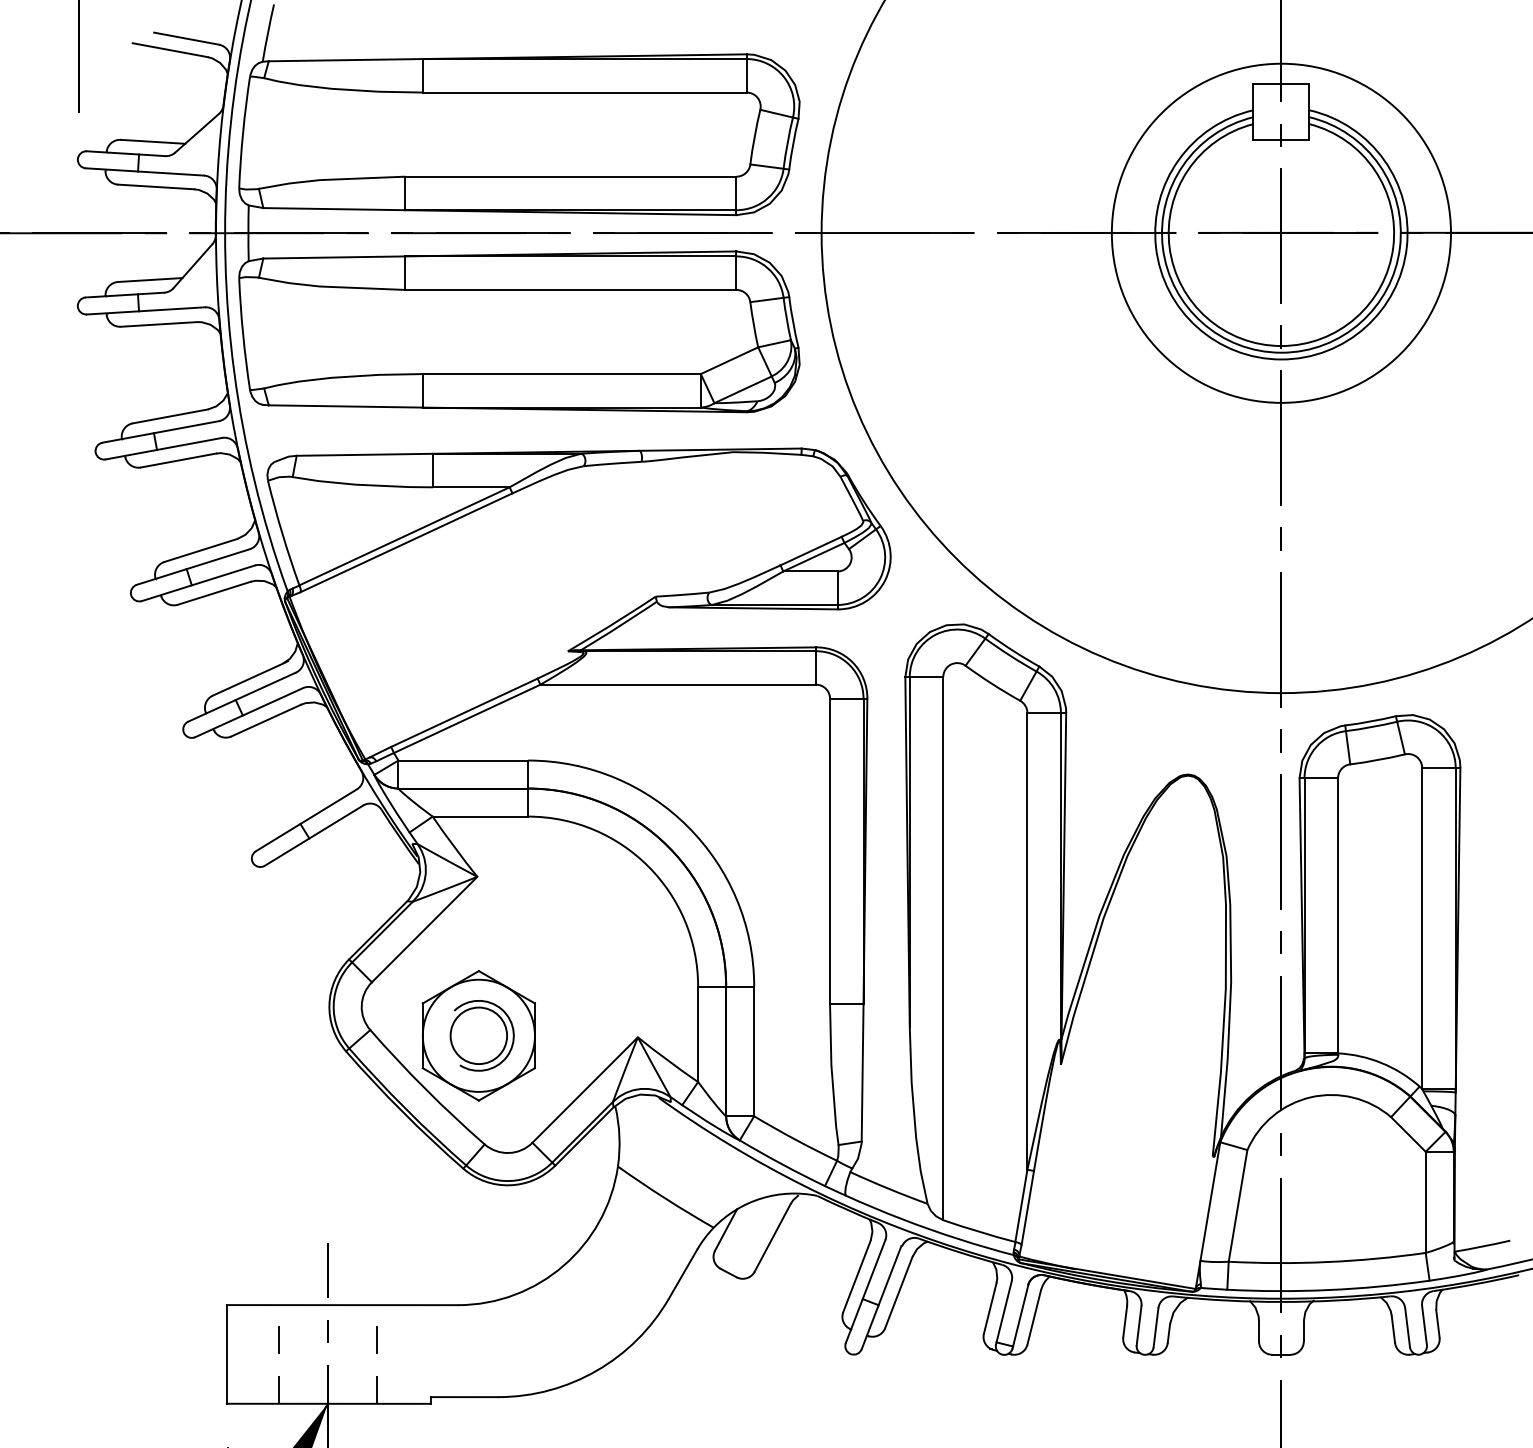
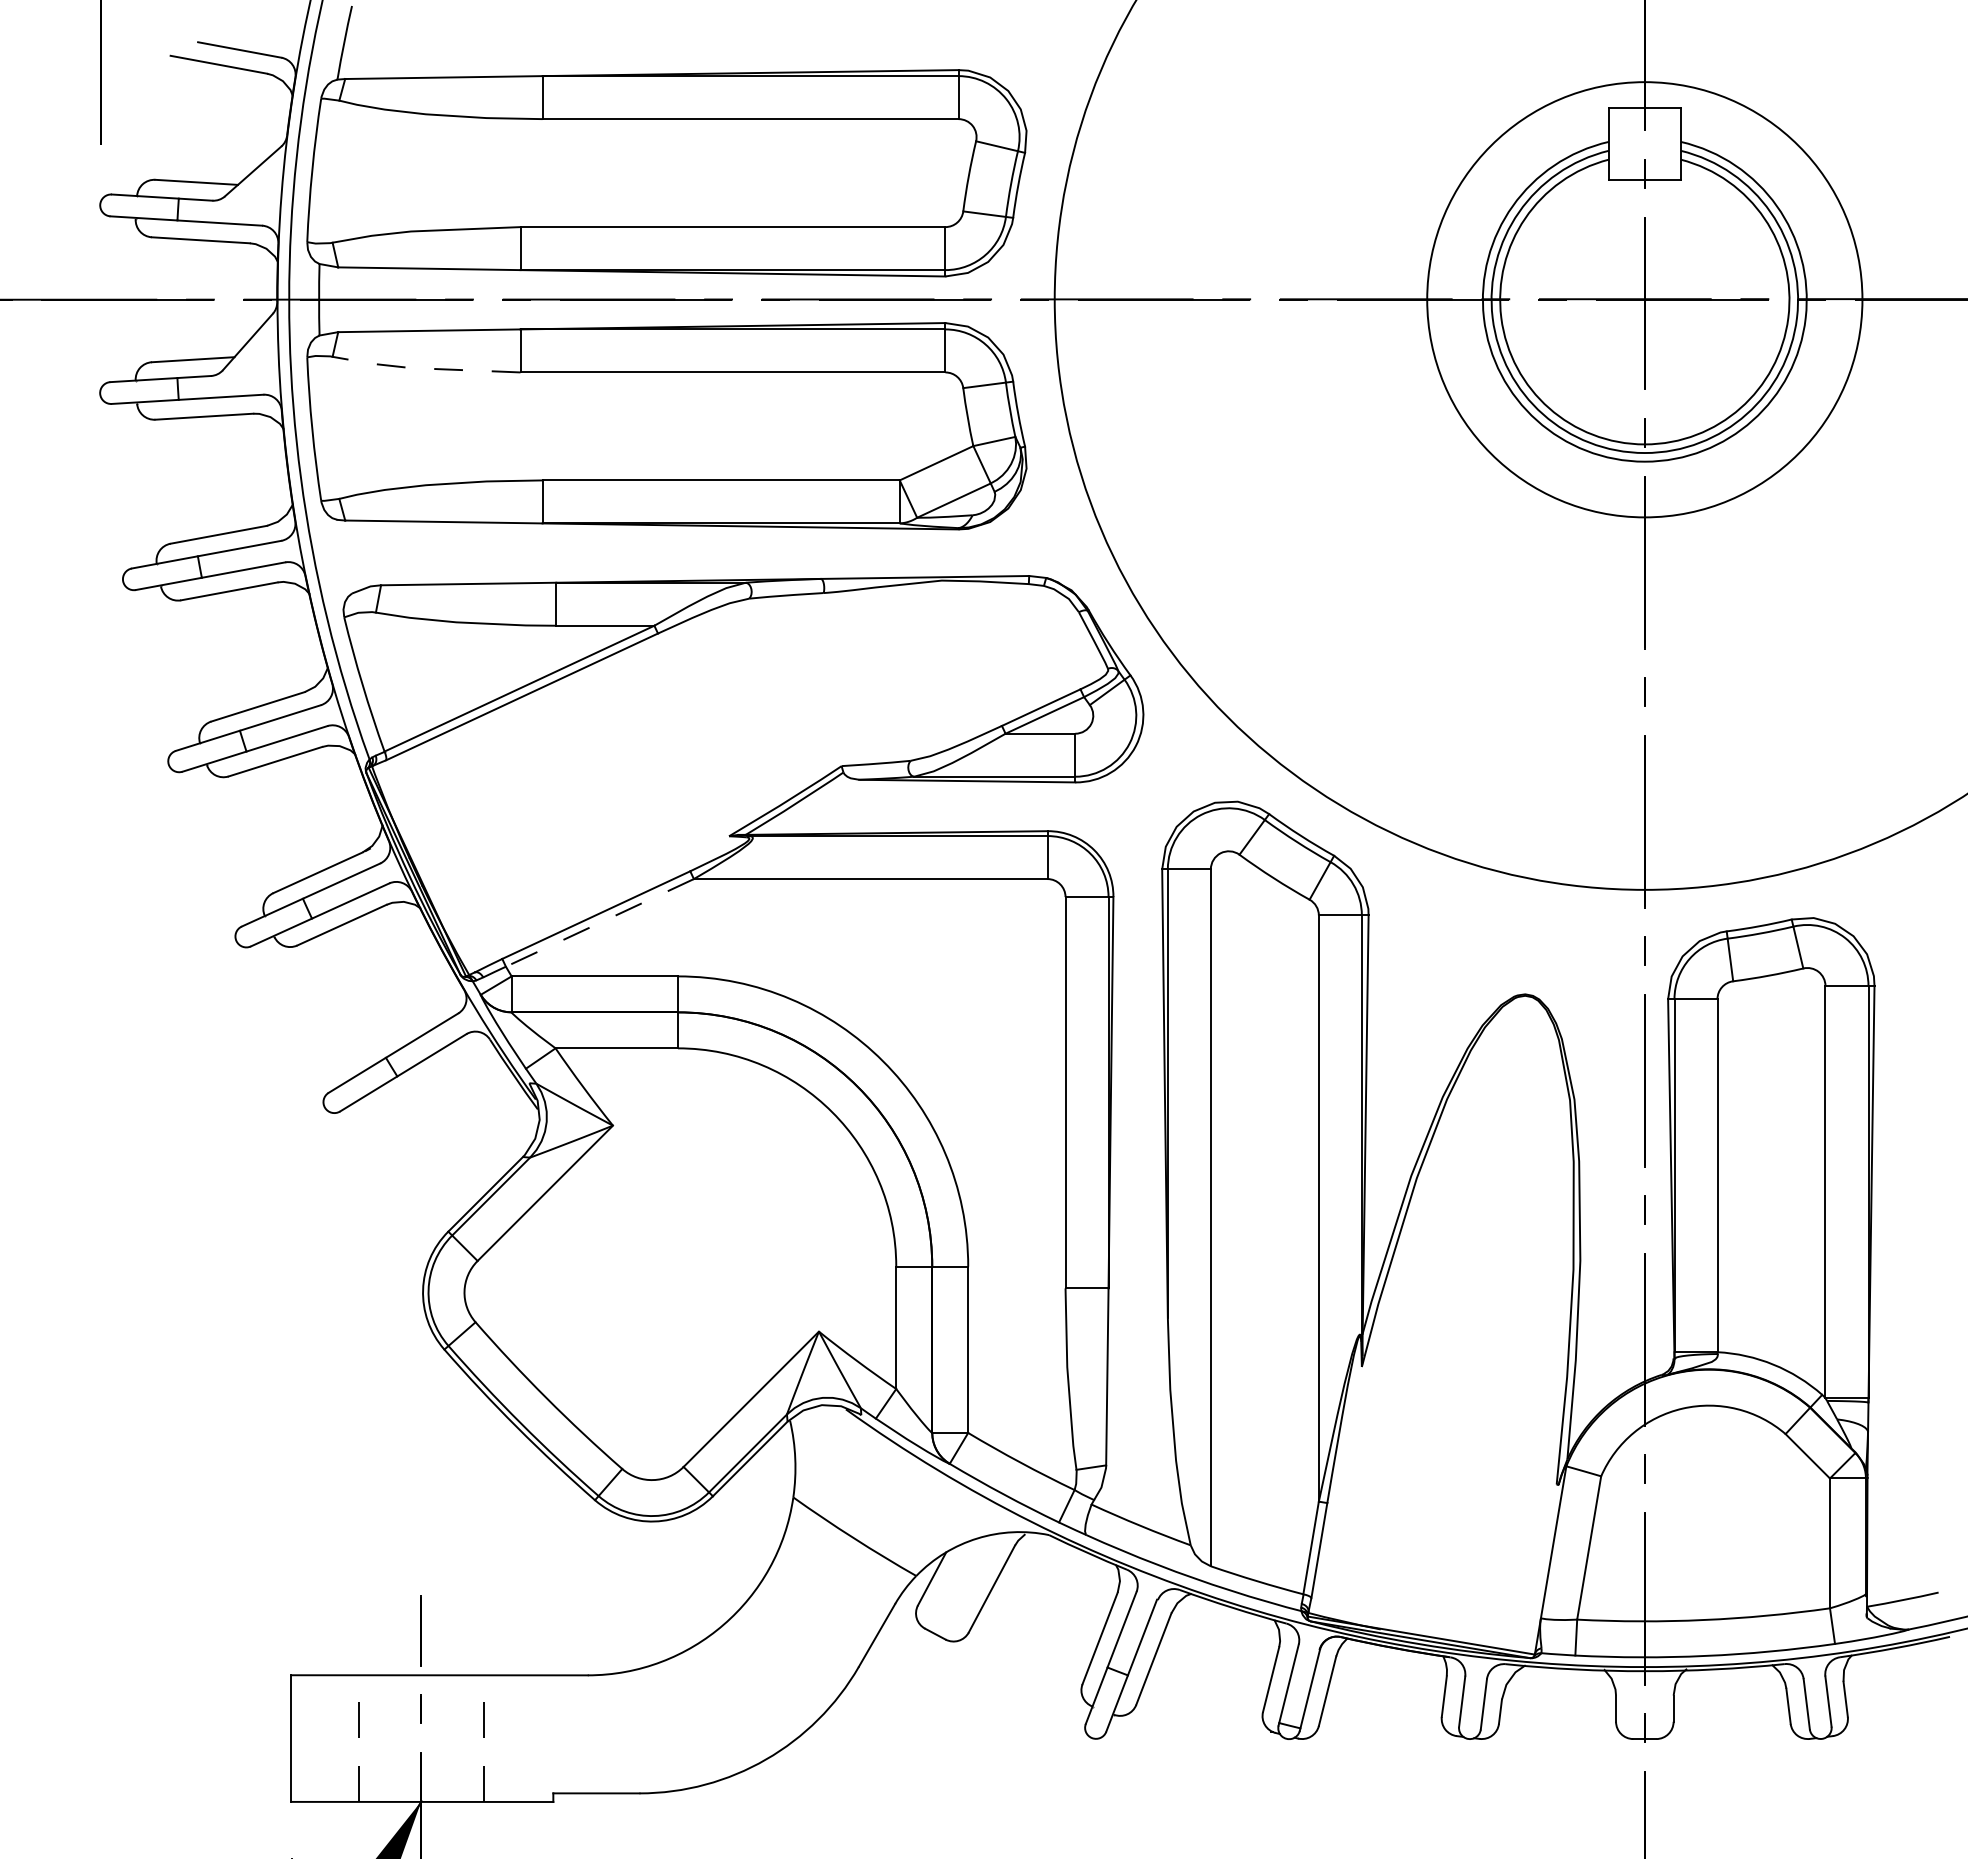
line: (330, 286) -> (424, 368), solid -> dashed
line: (466, 718) -> (599, 922), solid -> dashed
part: (478, 1035) -> (614, 1329), removed

